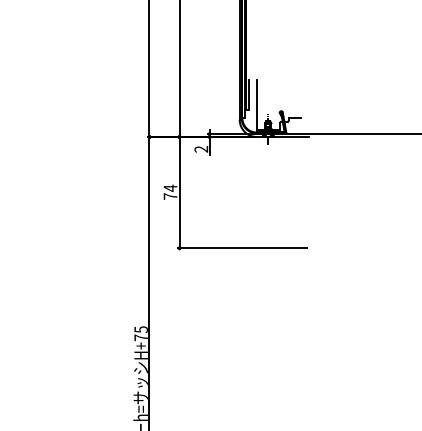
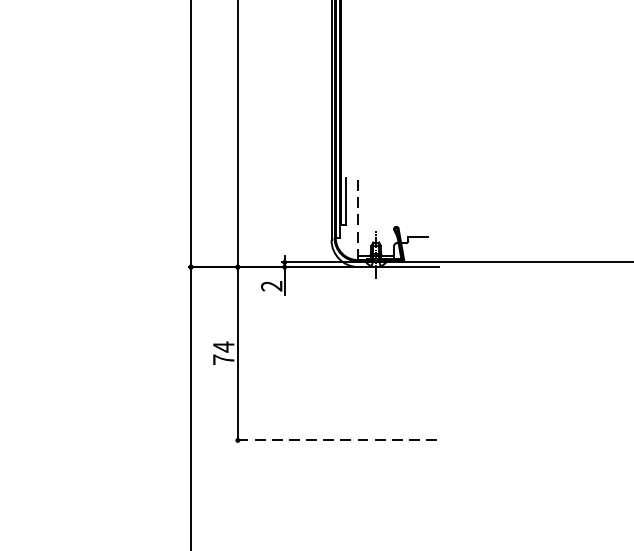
line: (256, 105) -> (357, 217), solid -> dashed
line: (242, 248) -> (335, 440), solid -> dashed

